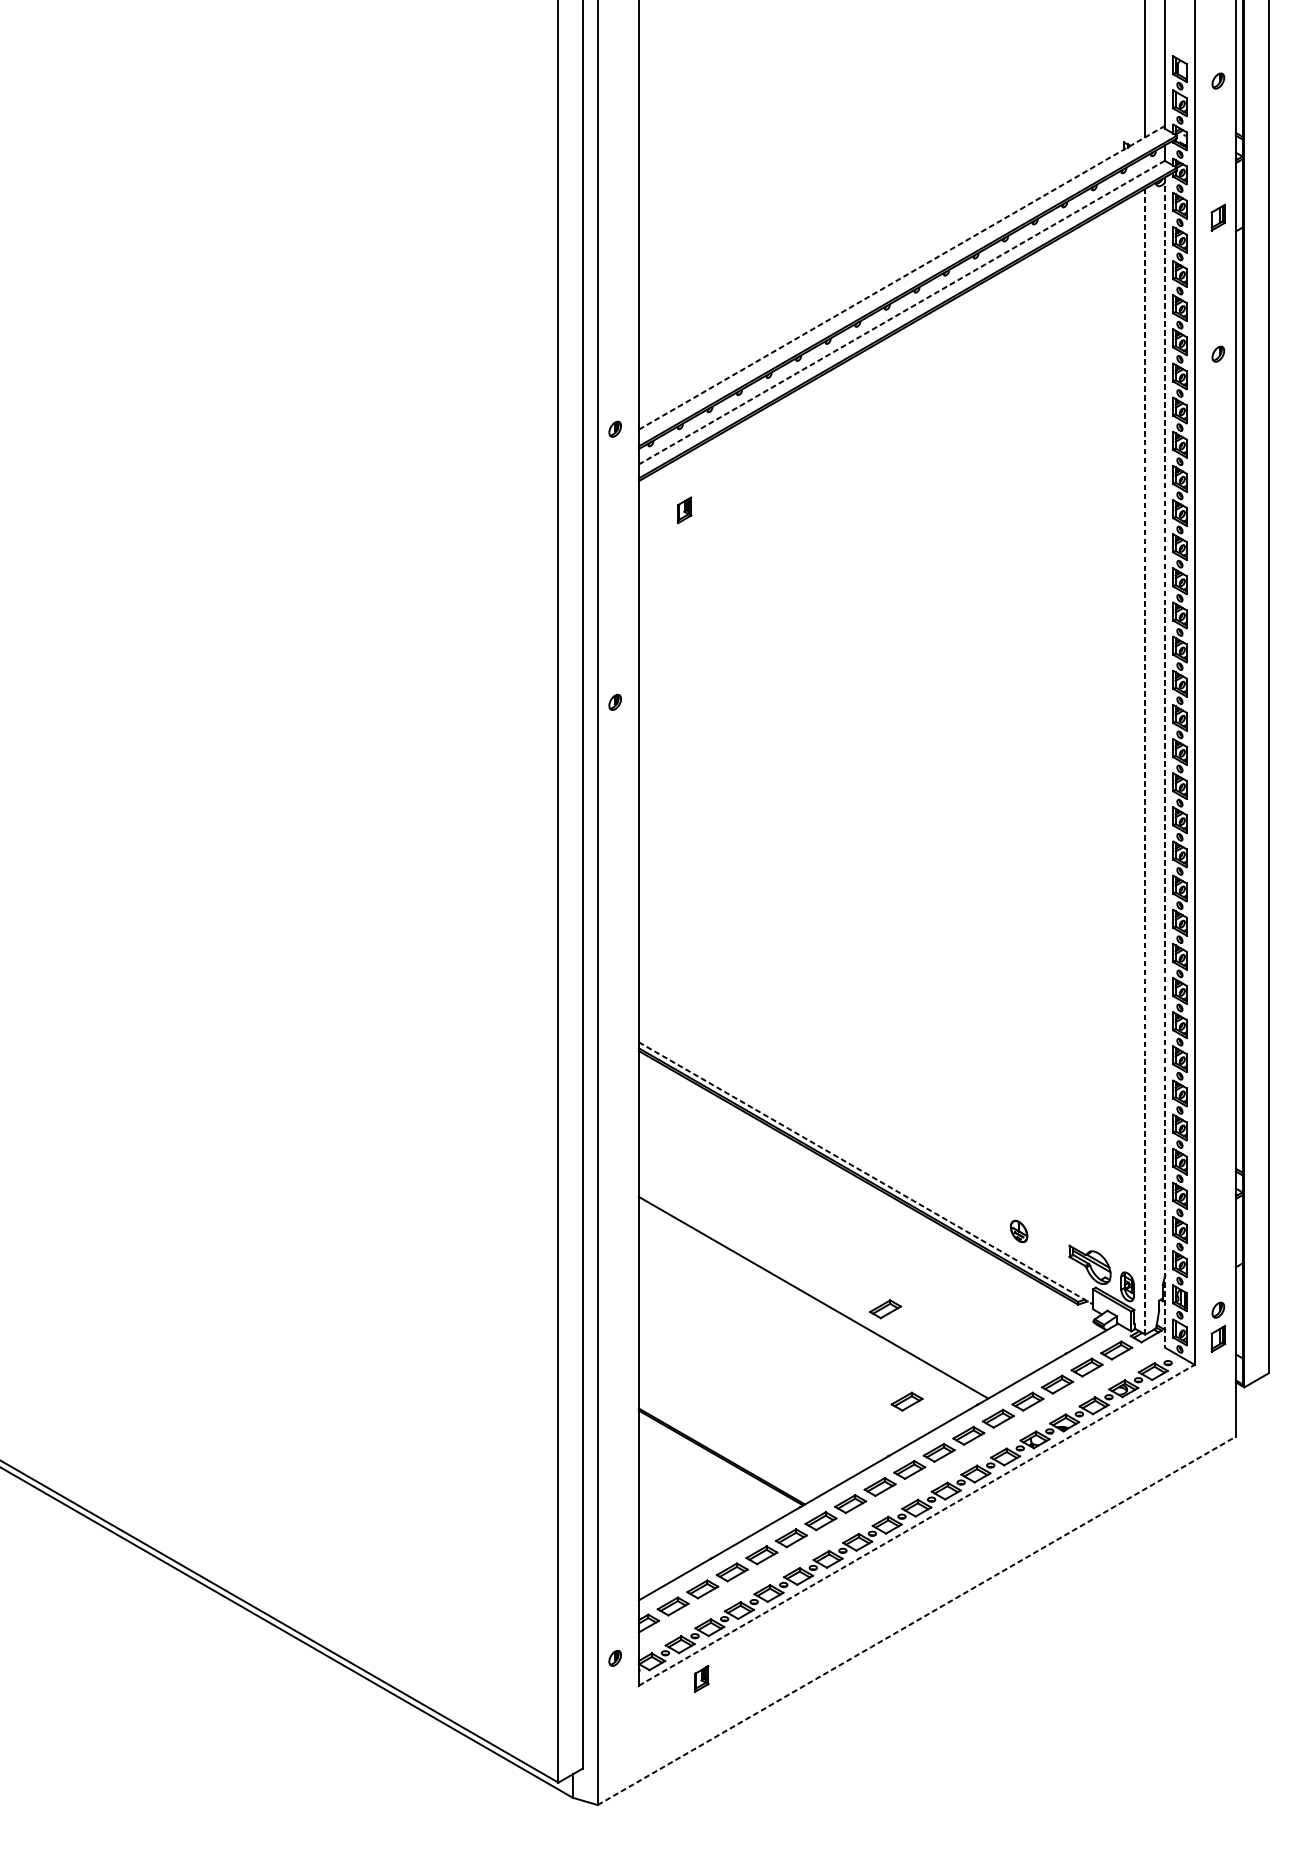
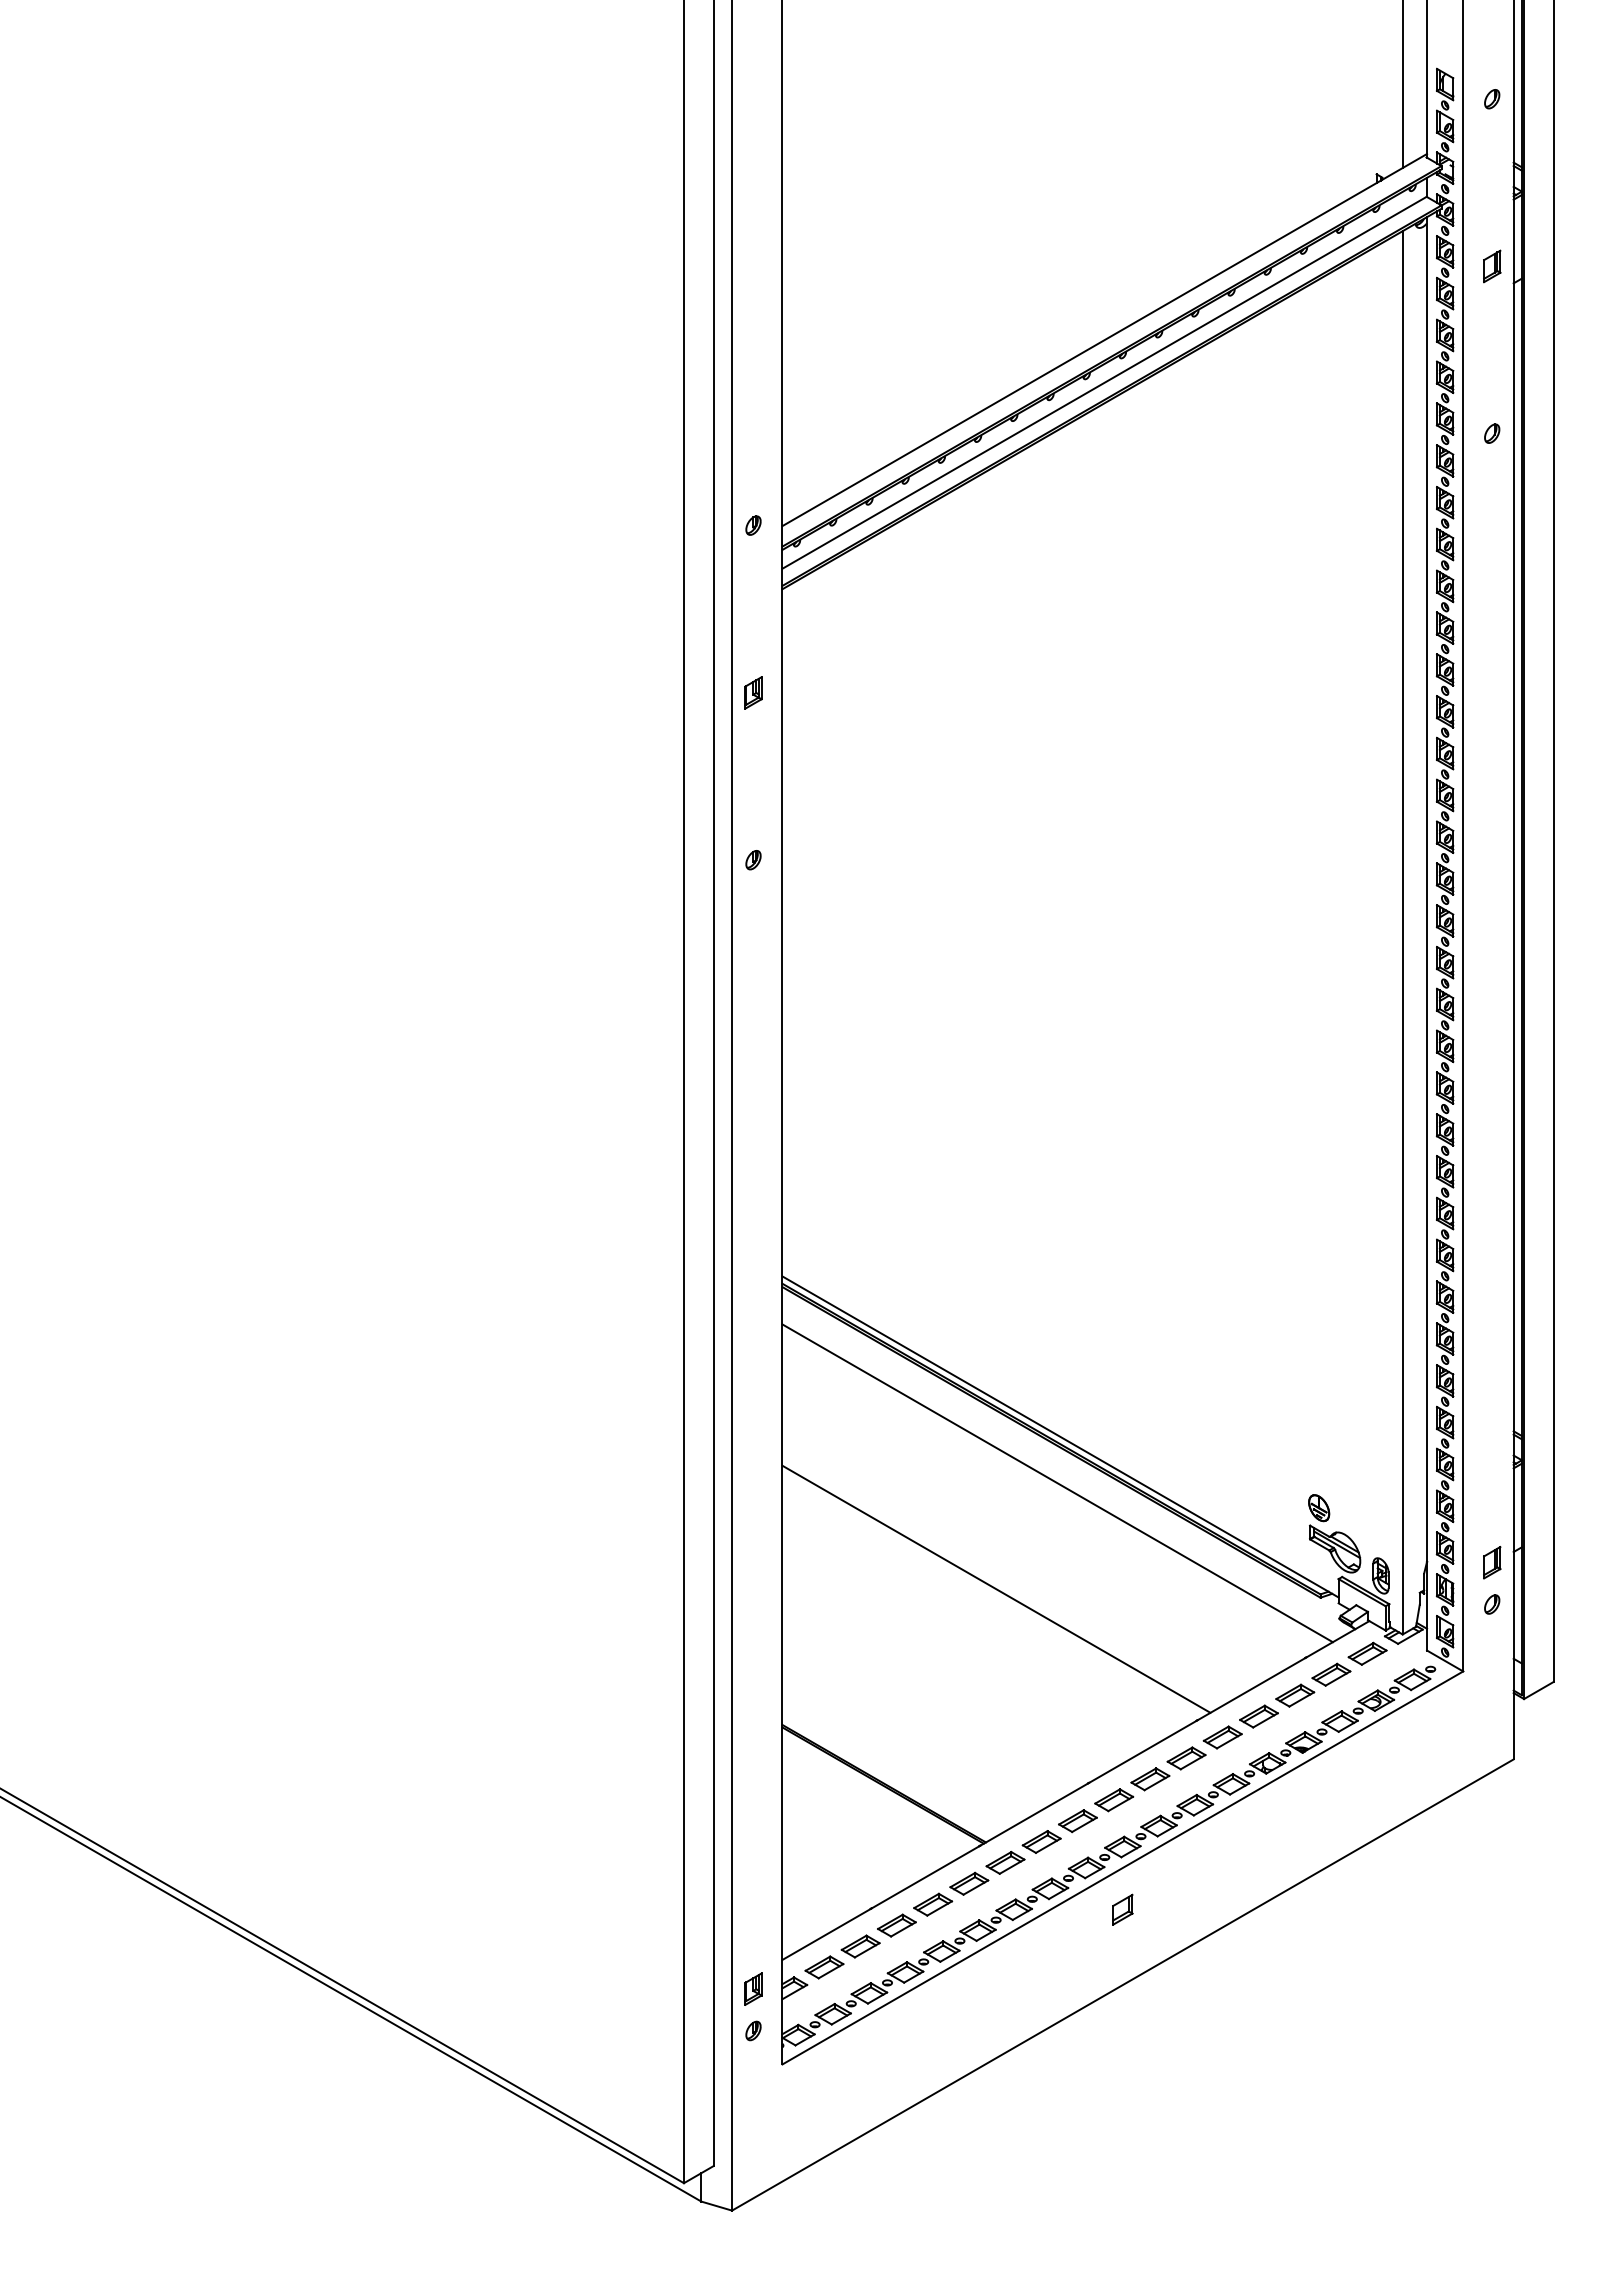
line: (901, 278) -> (1104, 340), dashed -> solid
line: (901, 312) -> (1104, 382), dashed -> solid
part: (684, 510) -> (753, 692), moved
line: (1145, 761) -> (1402, 932), dashed -> solid
line: (1165, 762) -> (1427, 933), dashed -> solid
line: (865, 1173) -> (1060, 1437), dashed -> solid
line: (863, 1211) -> (1057, 1483), added
part: (1019, 1231) -> (1319, 1508), moved
part: (885, 1309) -> (1084, 1603), removed
part: (1218, 1338) -> (1492, 1562), moved
part: (906, 1401) -> (1110, 1716), removed
line: (917, 1524) -> (1123, 1867), dashed -> solid
part: (916, 1559) -> (1122, 1909), added
line: (917, 1620) -> (1123, 1984), dashed -> solid
part: (701, 1678) -> (753, 1988), moved

